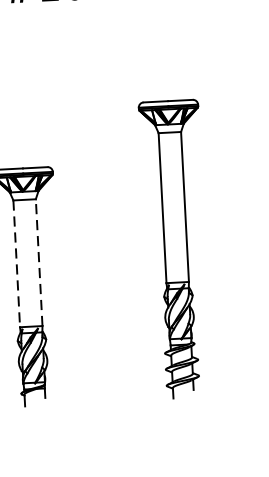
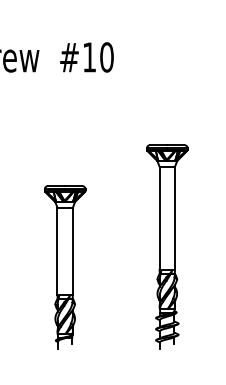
line: (38, 263) -> (72, 251), dashed -> solid
line: (16, 264) -> (57, 251), dashed -> solid

